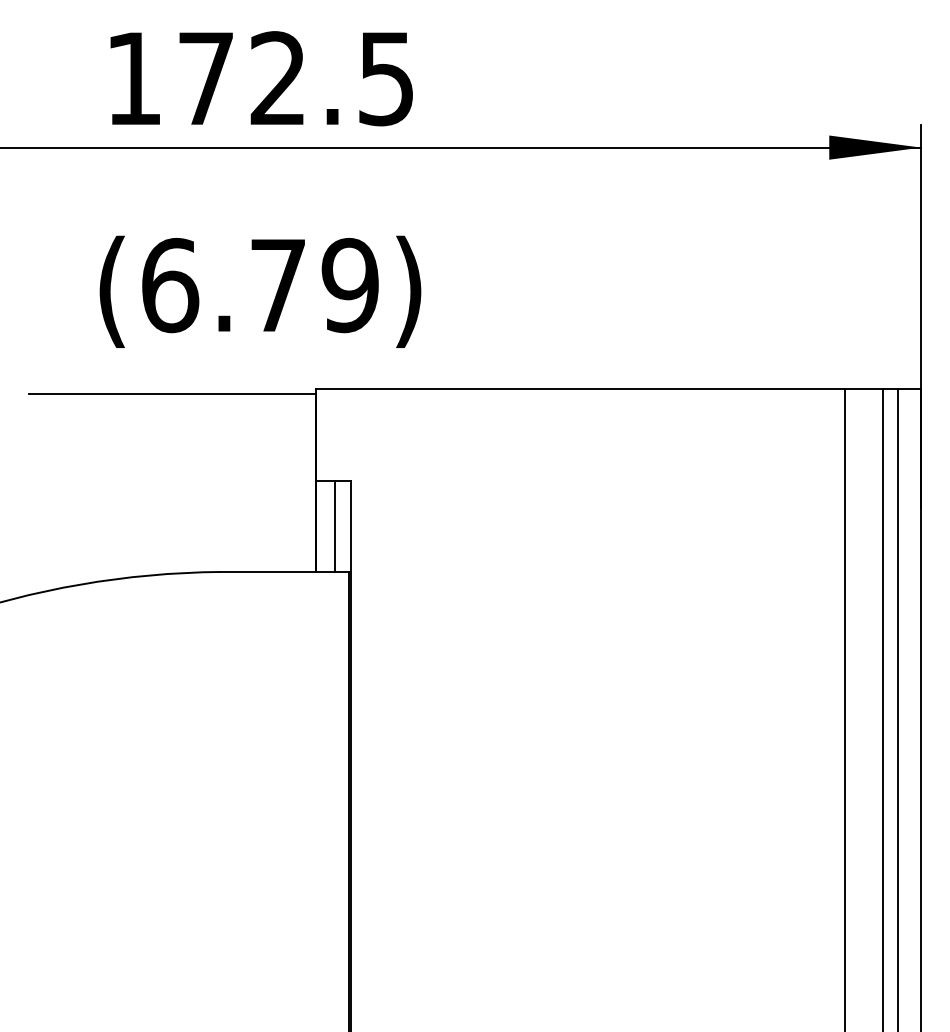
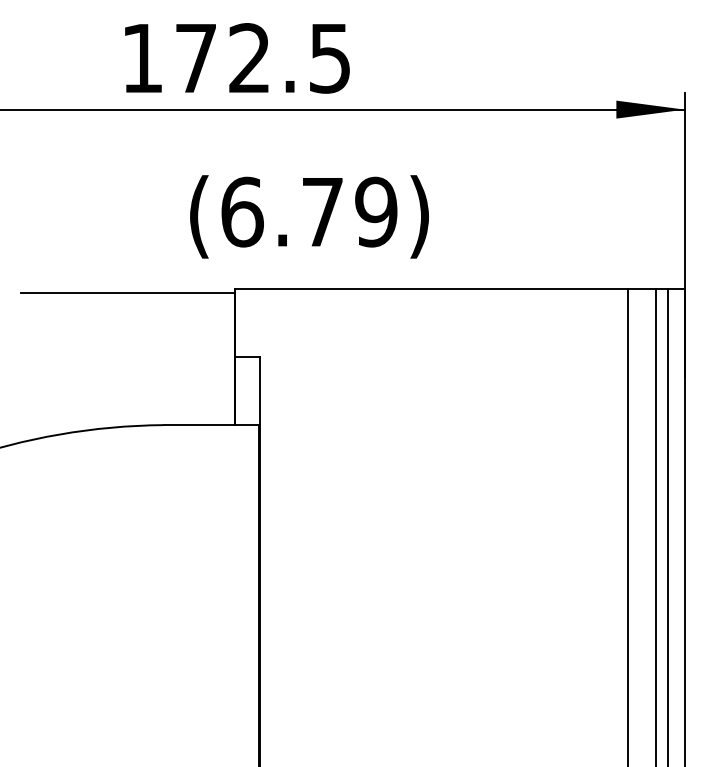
text: (261, 78) -> (237, 58), moved
text: (260, 291) -> (309, 216), moved
line: (335, 526) -> (249, 391), removed

